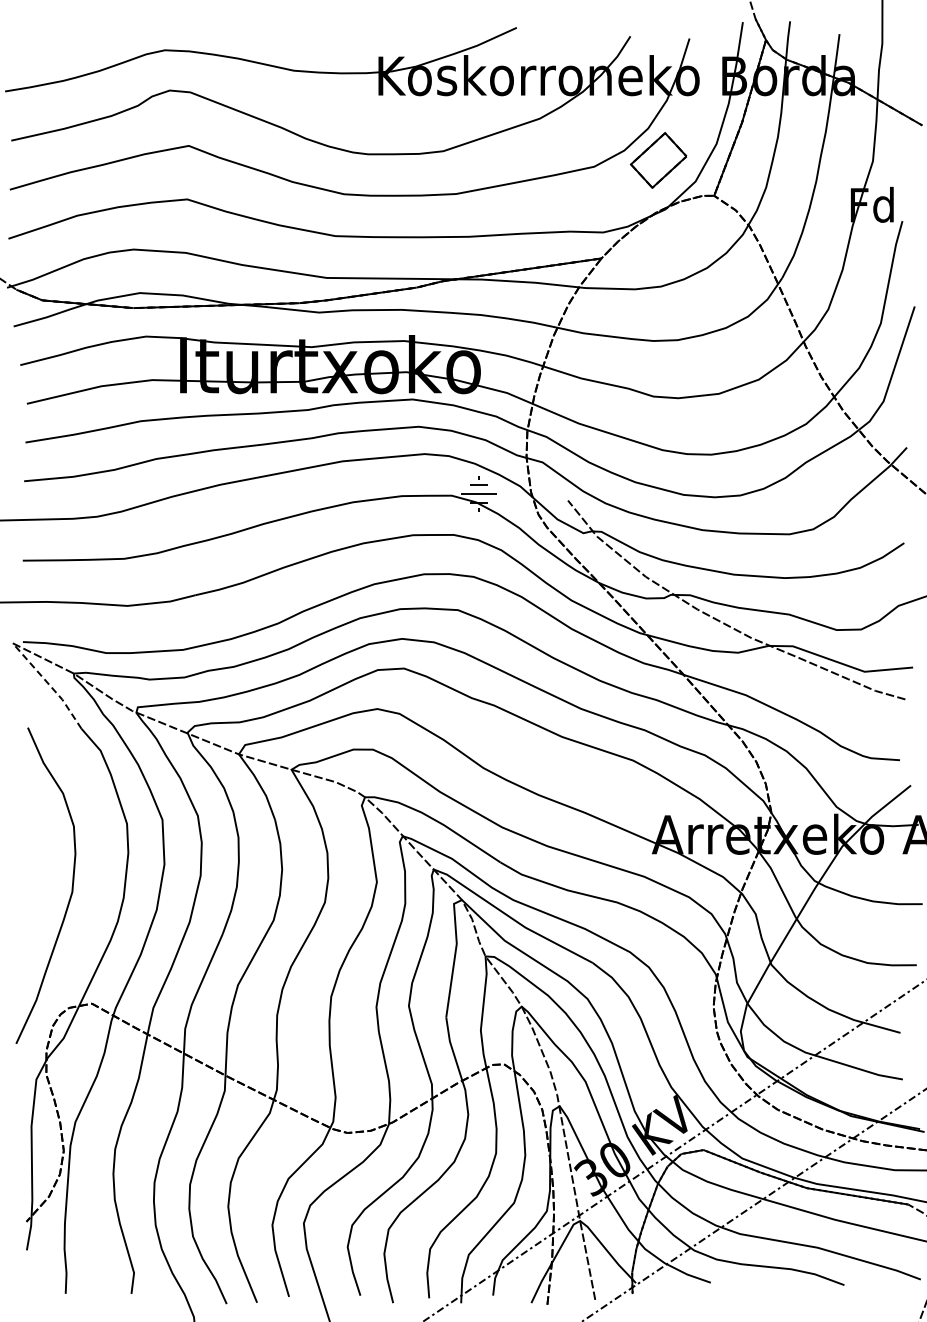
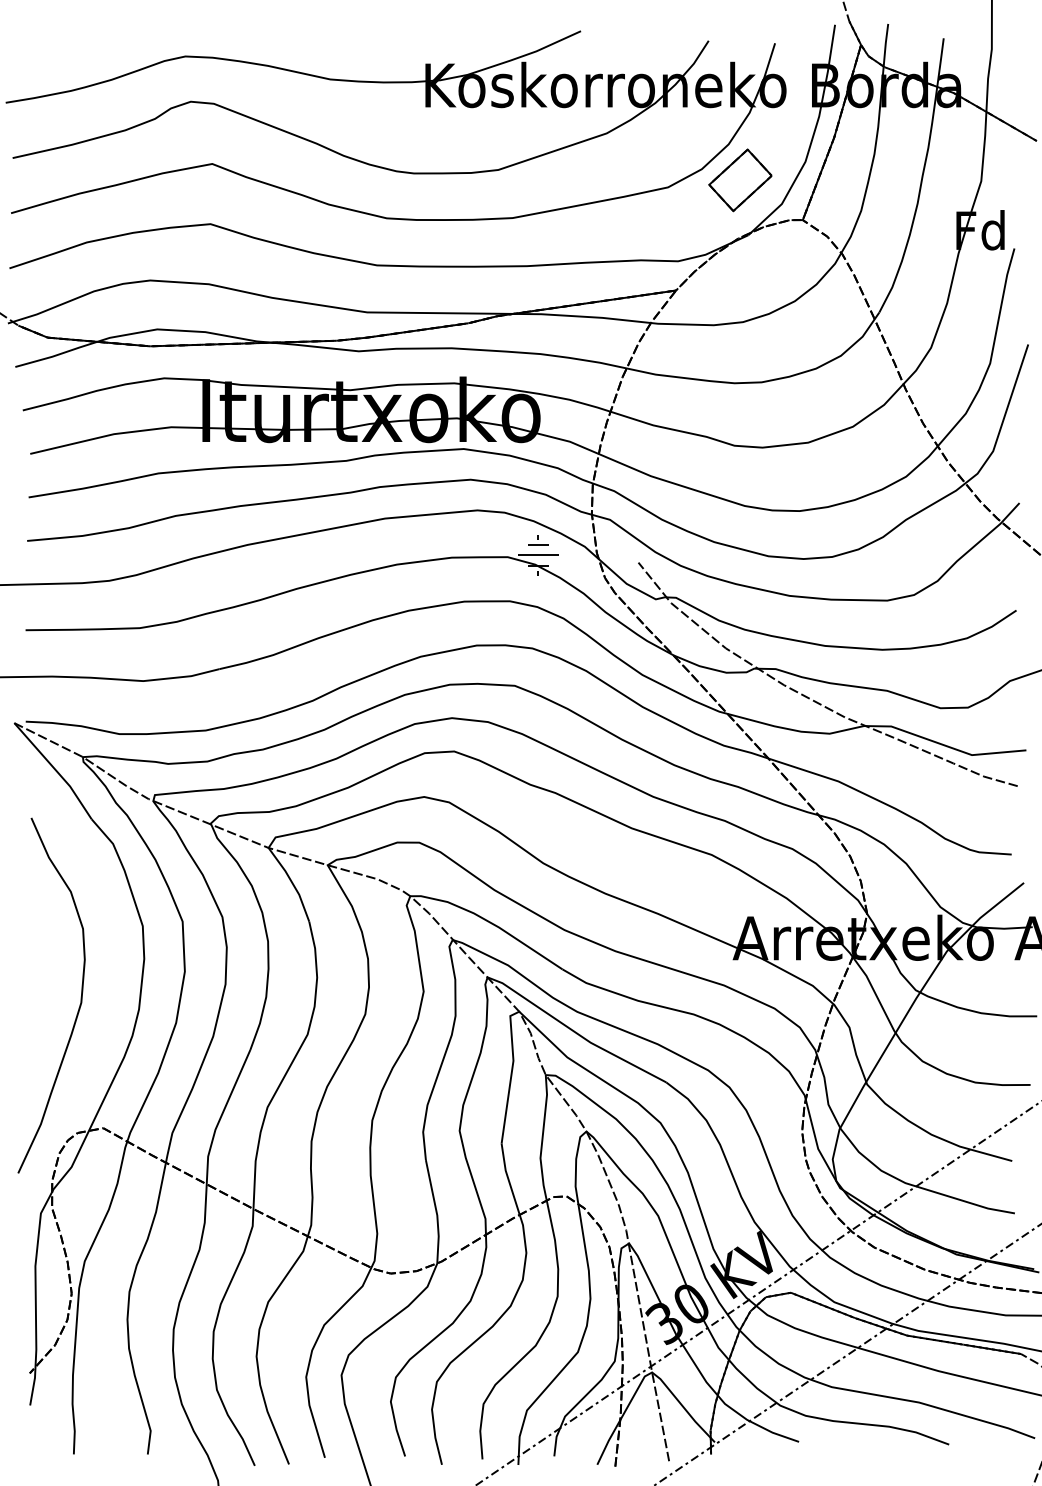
line: (49, 684) -> (55, 769), dashed -> solid

